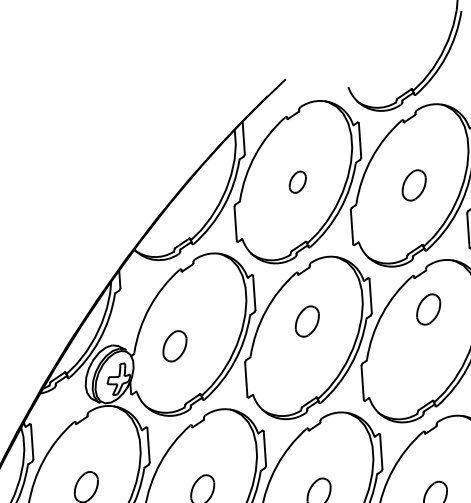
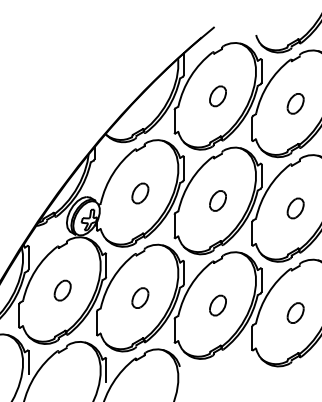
part: (297, 182) -> (217, 96), size x1.43
part: (428, 309) -> (295, 208), moved
part: (306, 320) -> (217, 200), moved
part: (175, 346) -> (140, 193), moved

